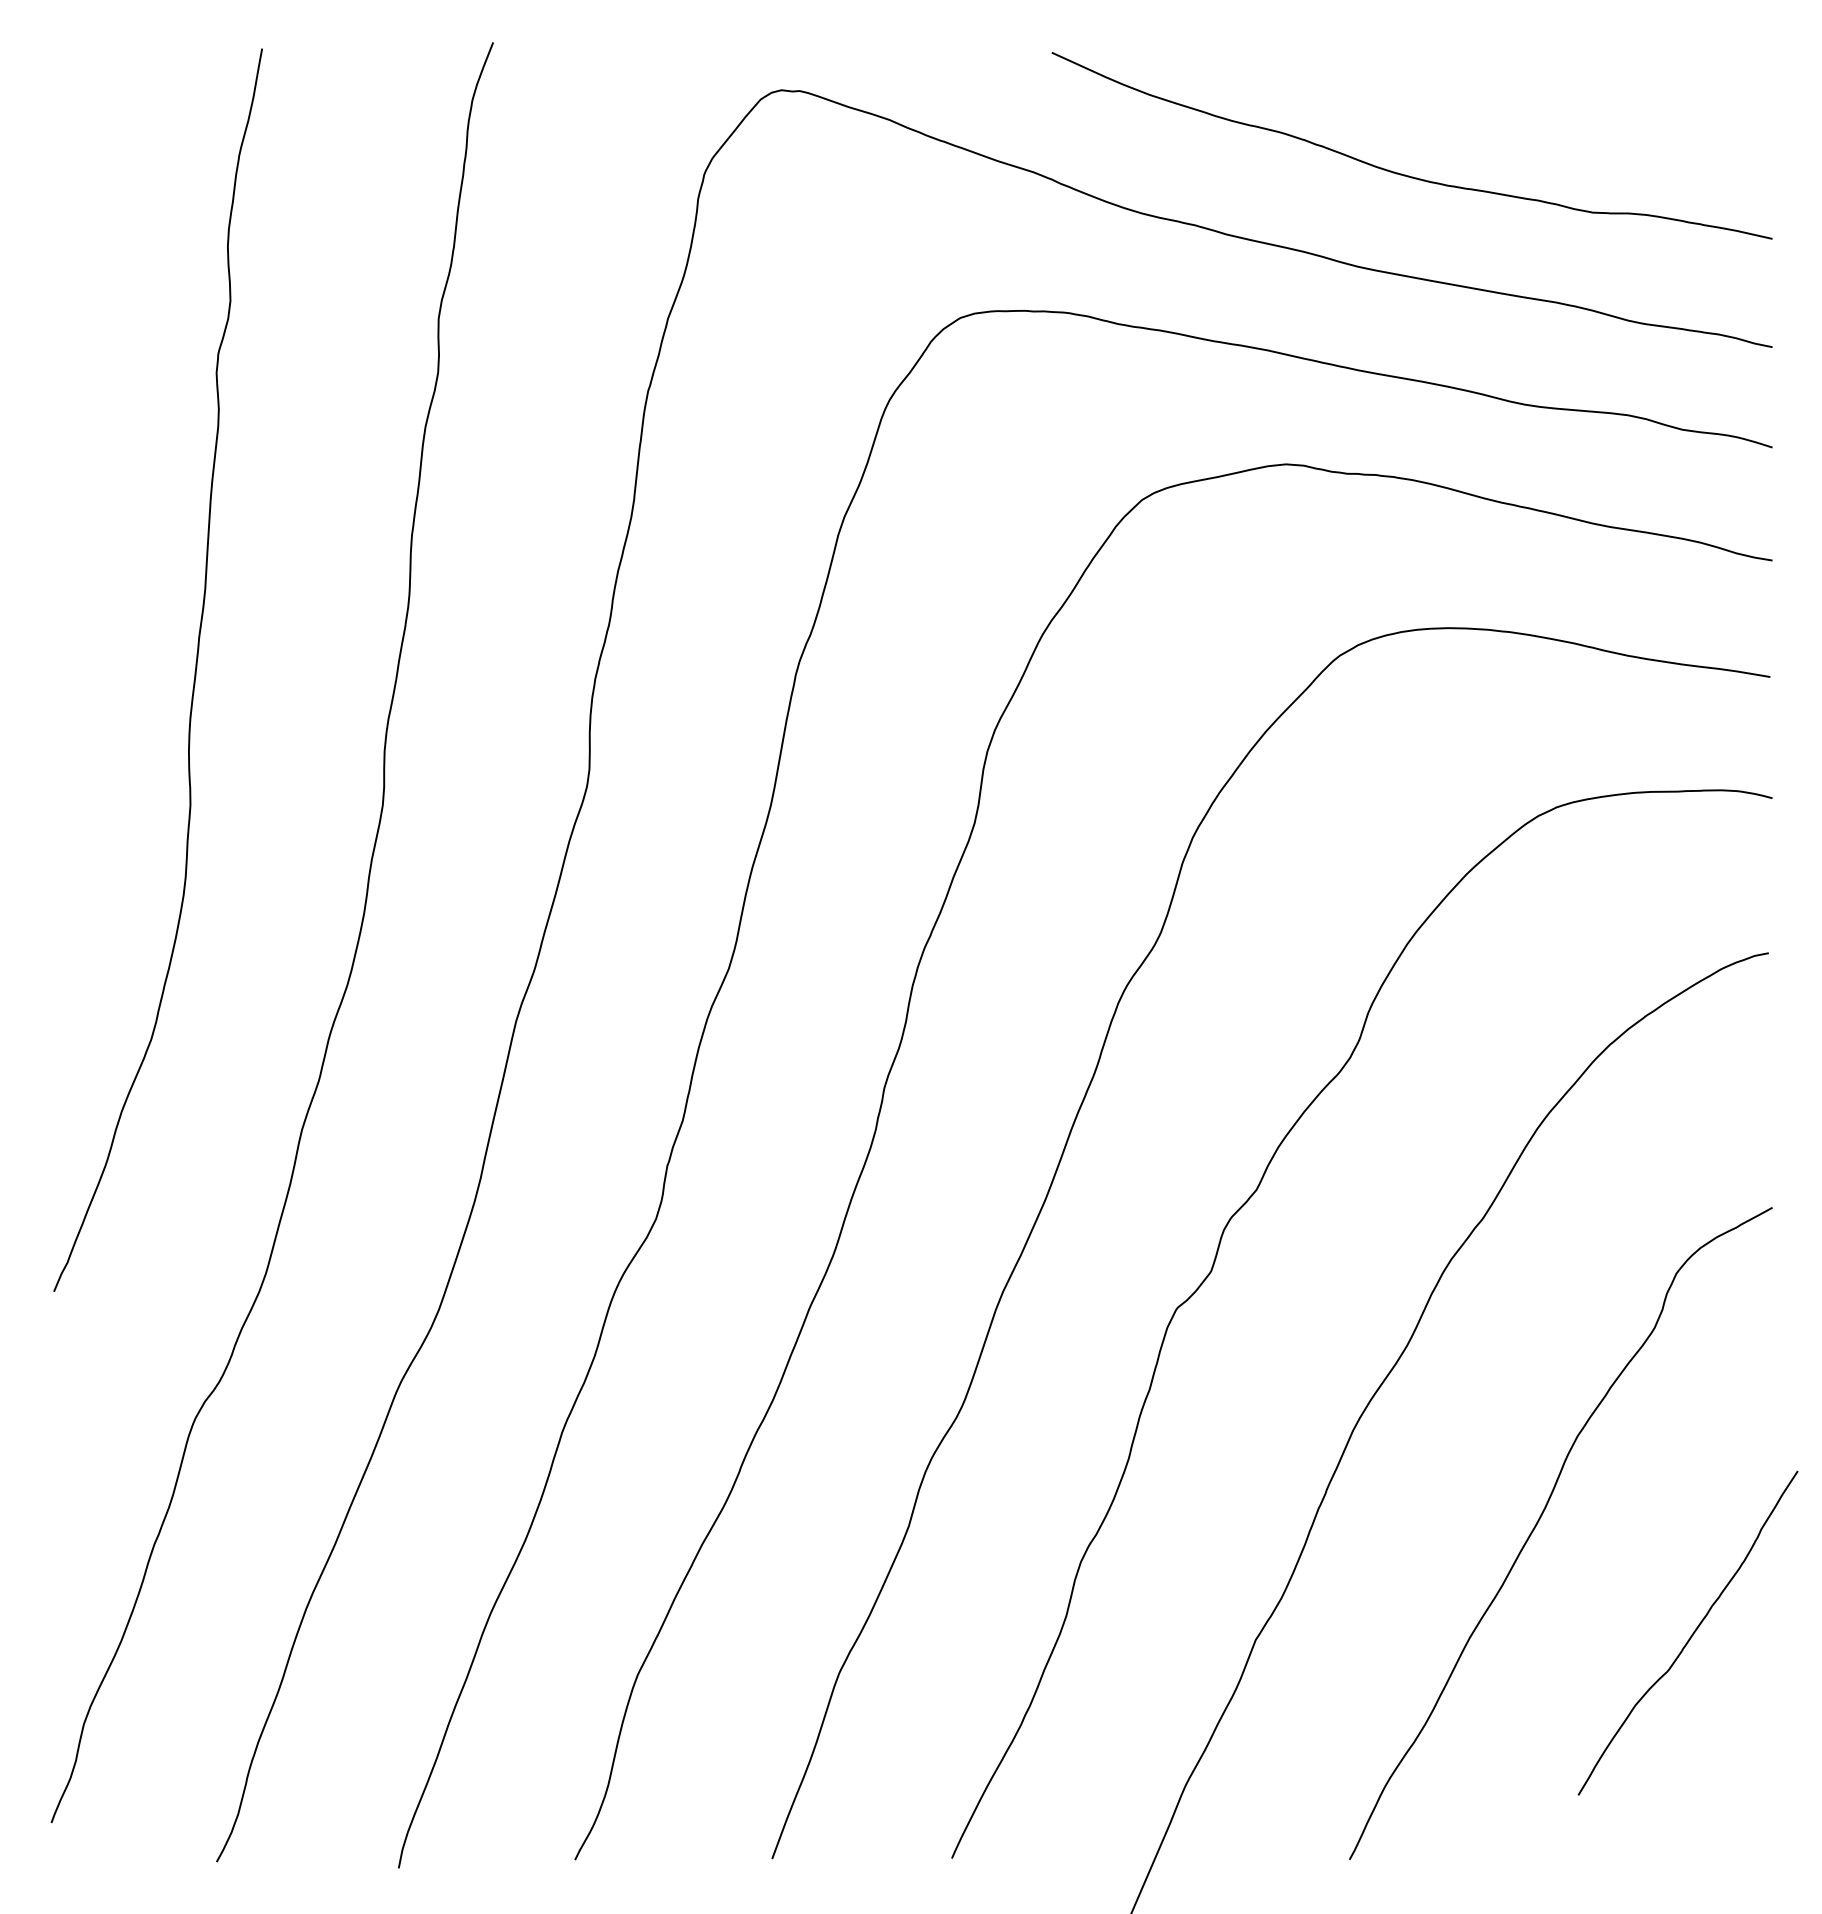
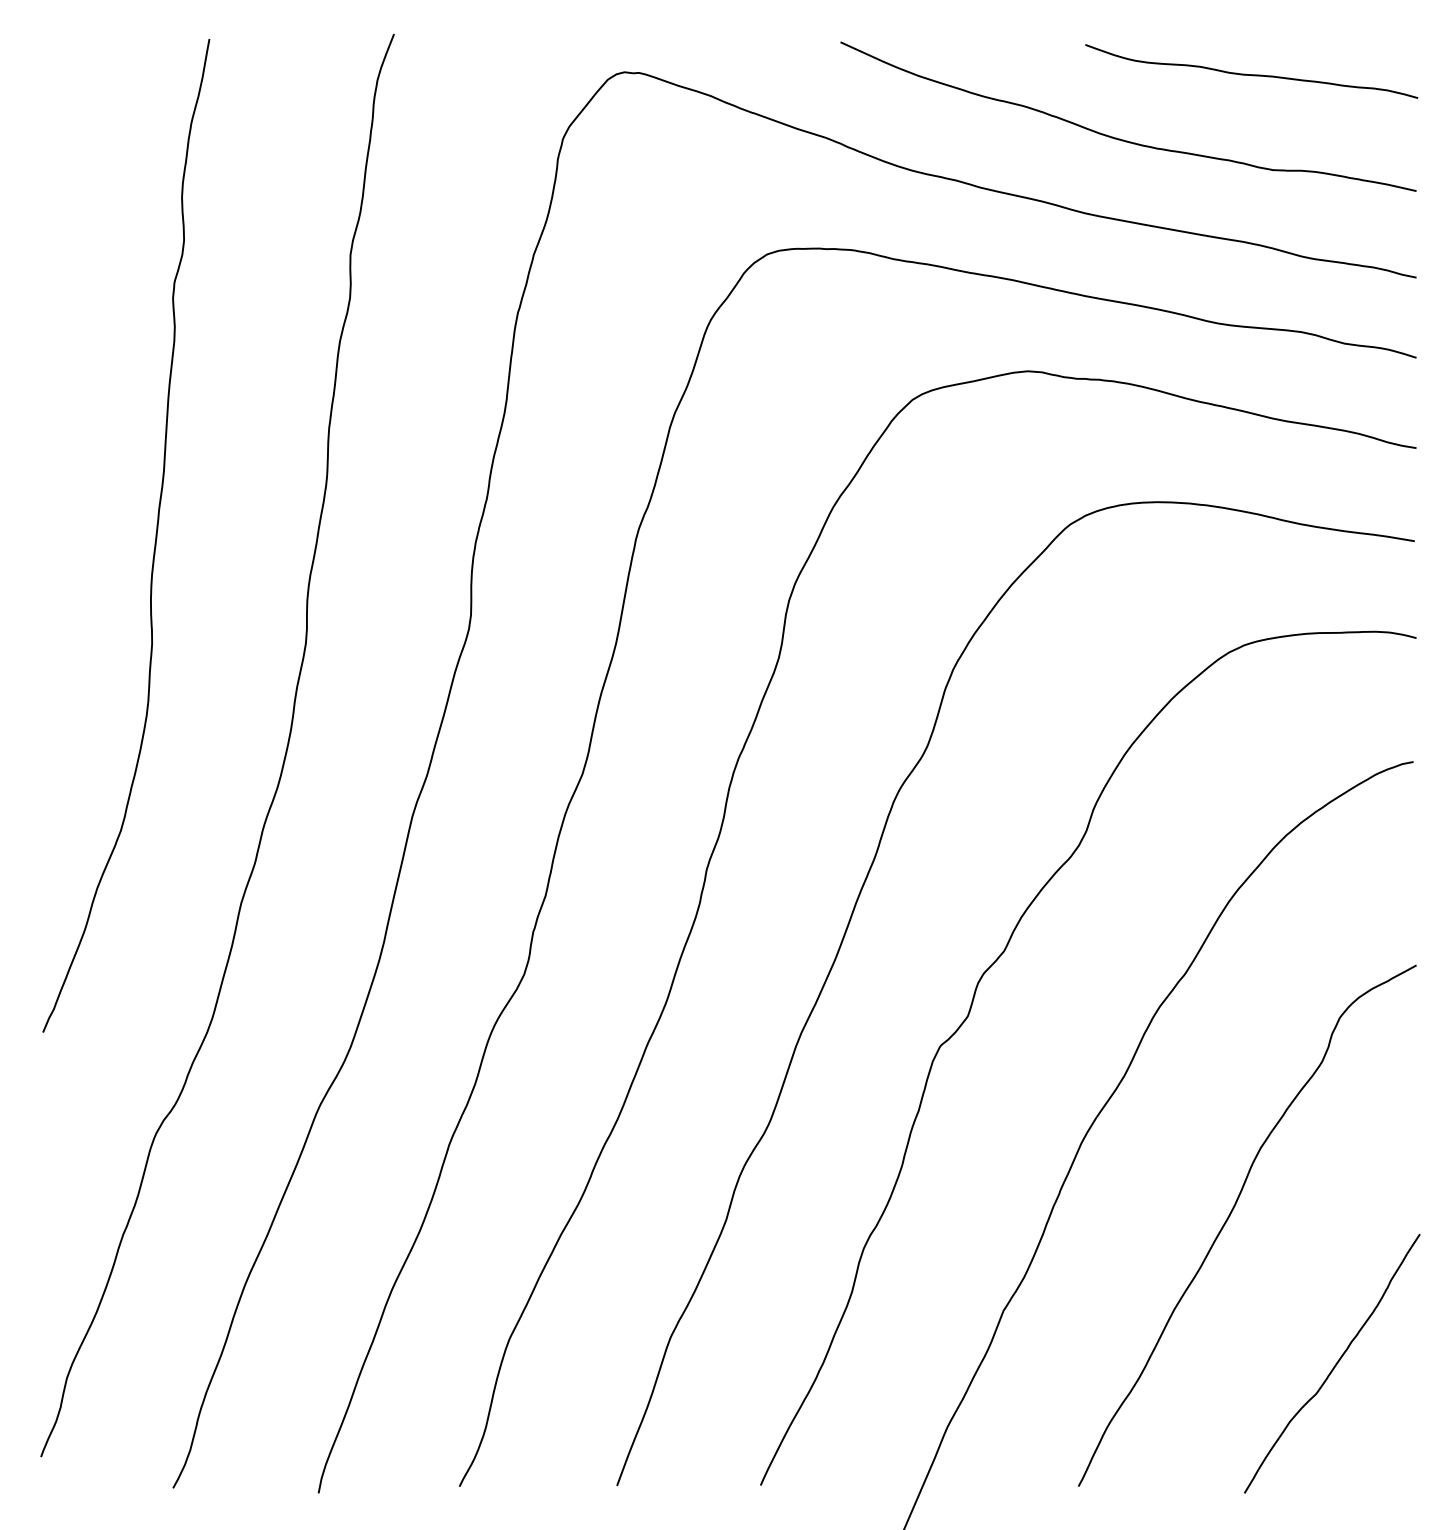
curve: (1566, 92) -> (1251, 74), added
curve: (1691, 1634) -> (1334, 1364), moved

